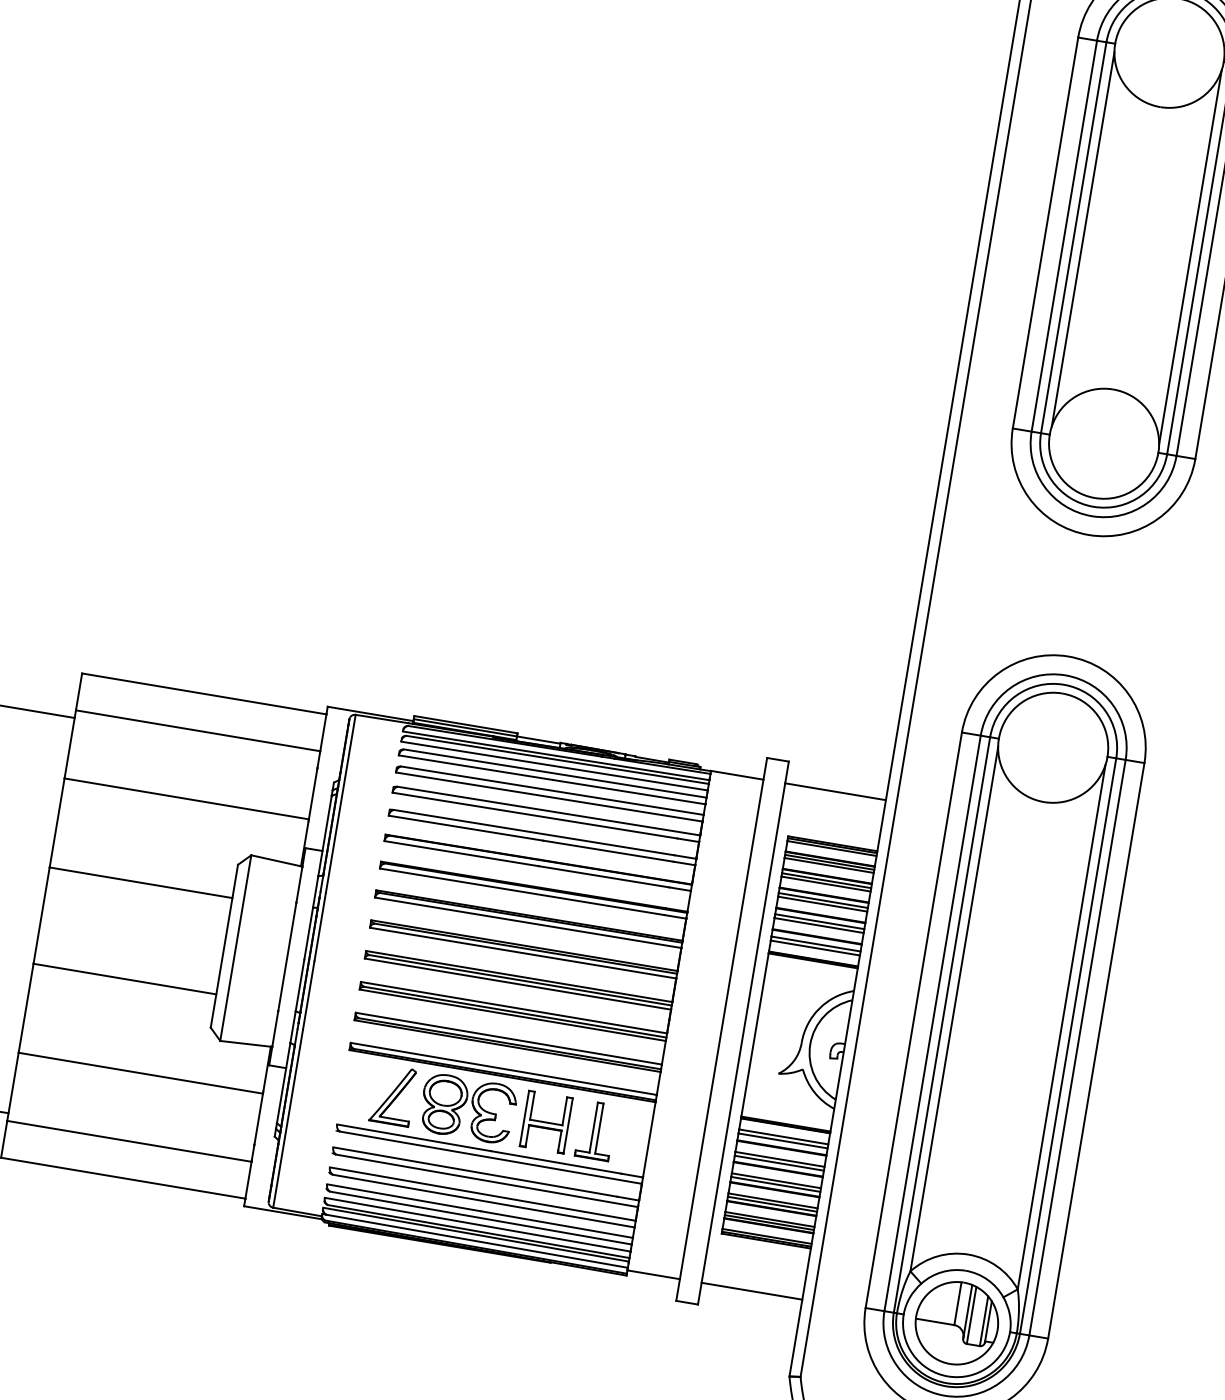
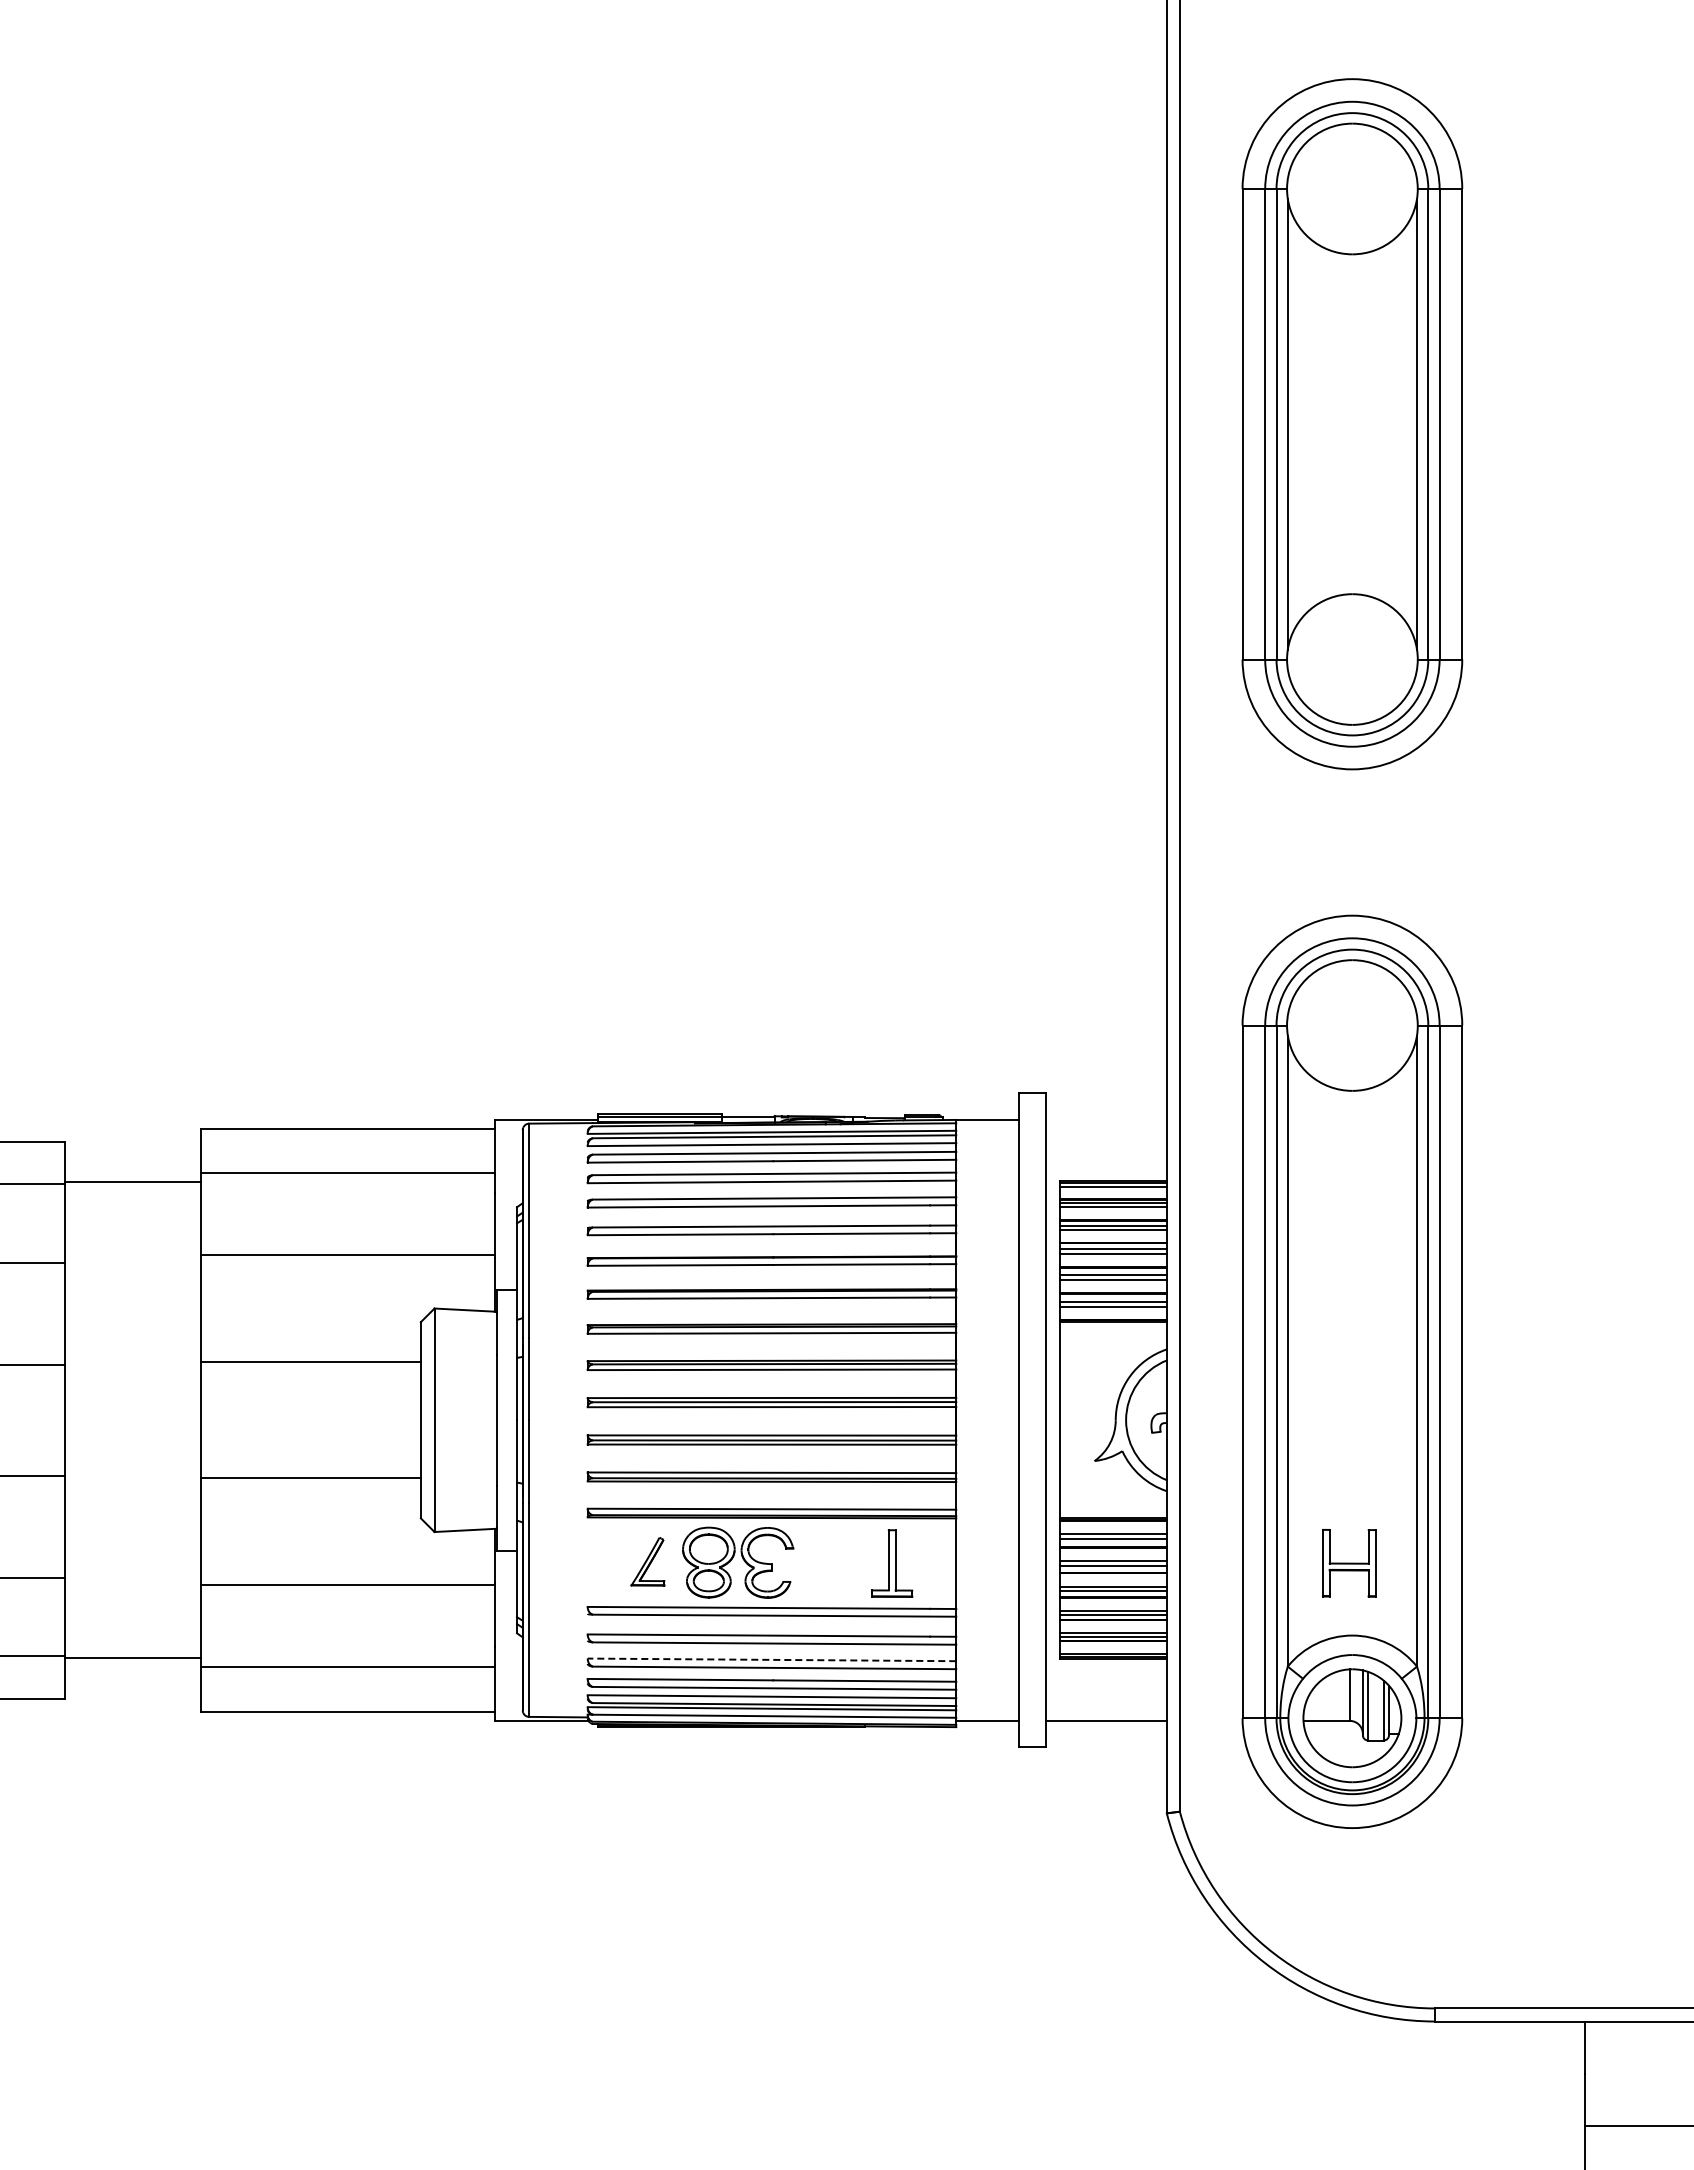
line: (835, 791) -> (1105, 1119), removed
part: (393, 1095) -> (647, 1561), size x0.7
part: (546, 1122) -> (1349, 1563), moved
line: (482, 1193) -> (771, 1659), solid -> dashed

